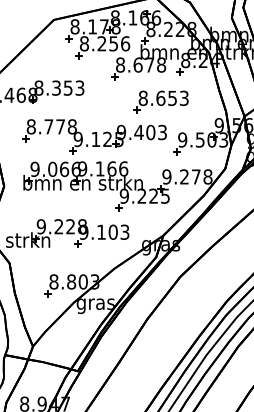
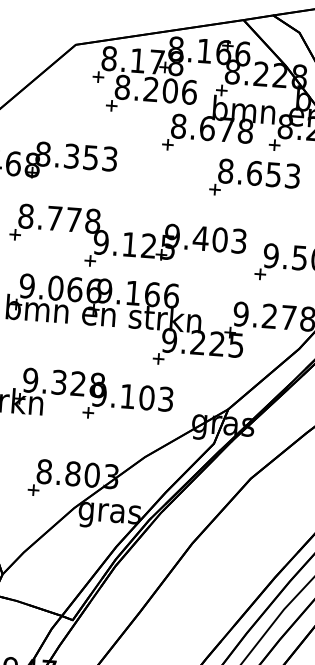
text: (113, 43) -> (169, 90), 8.256 -> 8.206
part: (160, 101) -> (253, 178), moved
text: (58, 226) -> (58, 381), 9.228 -> 9.328

